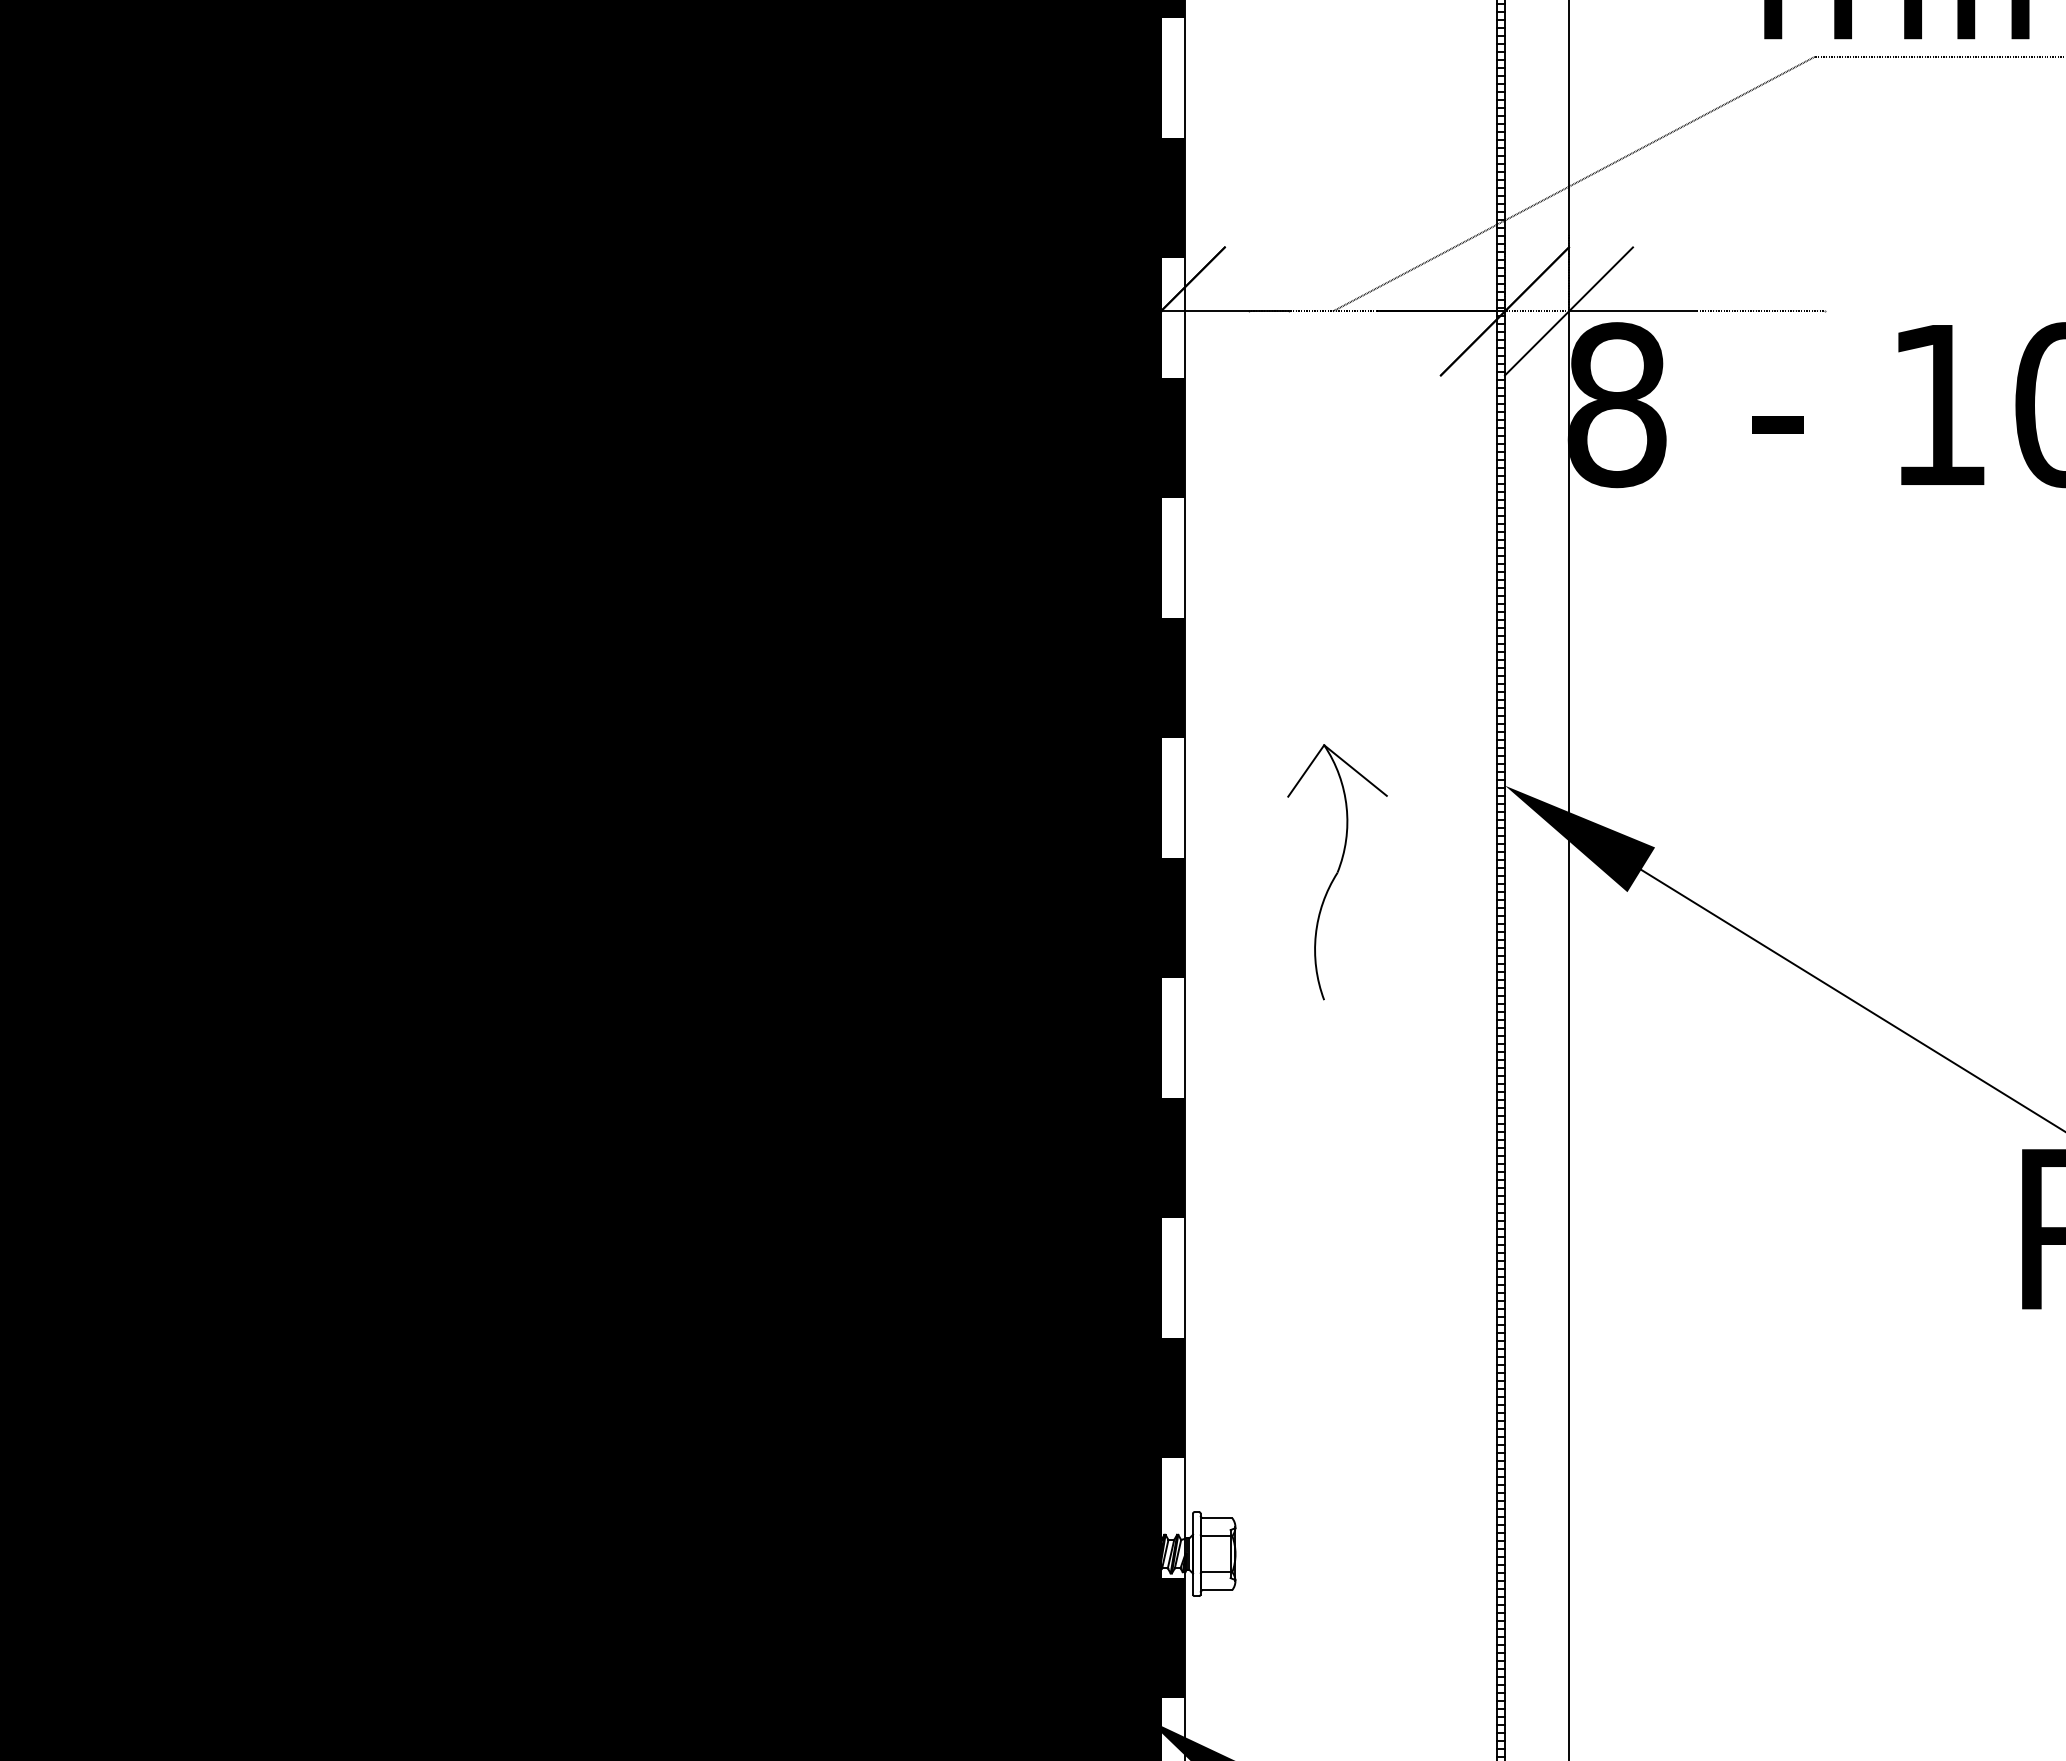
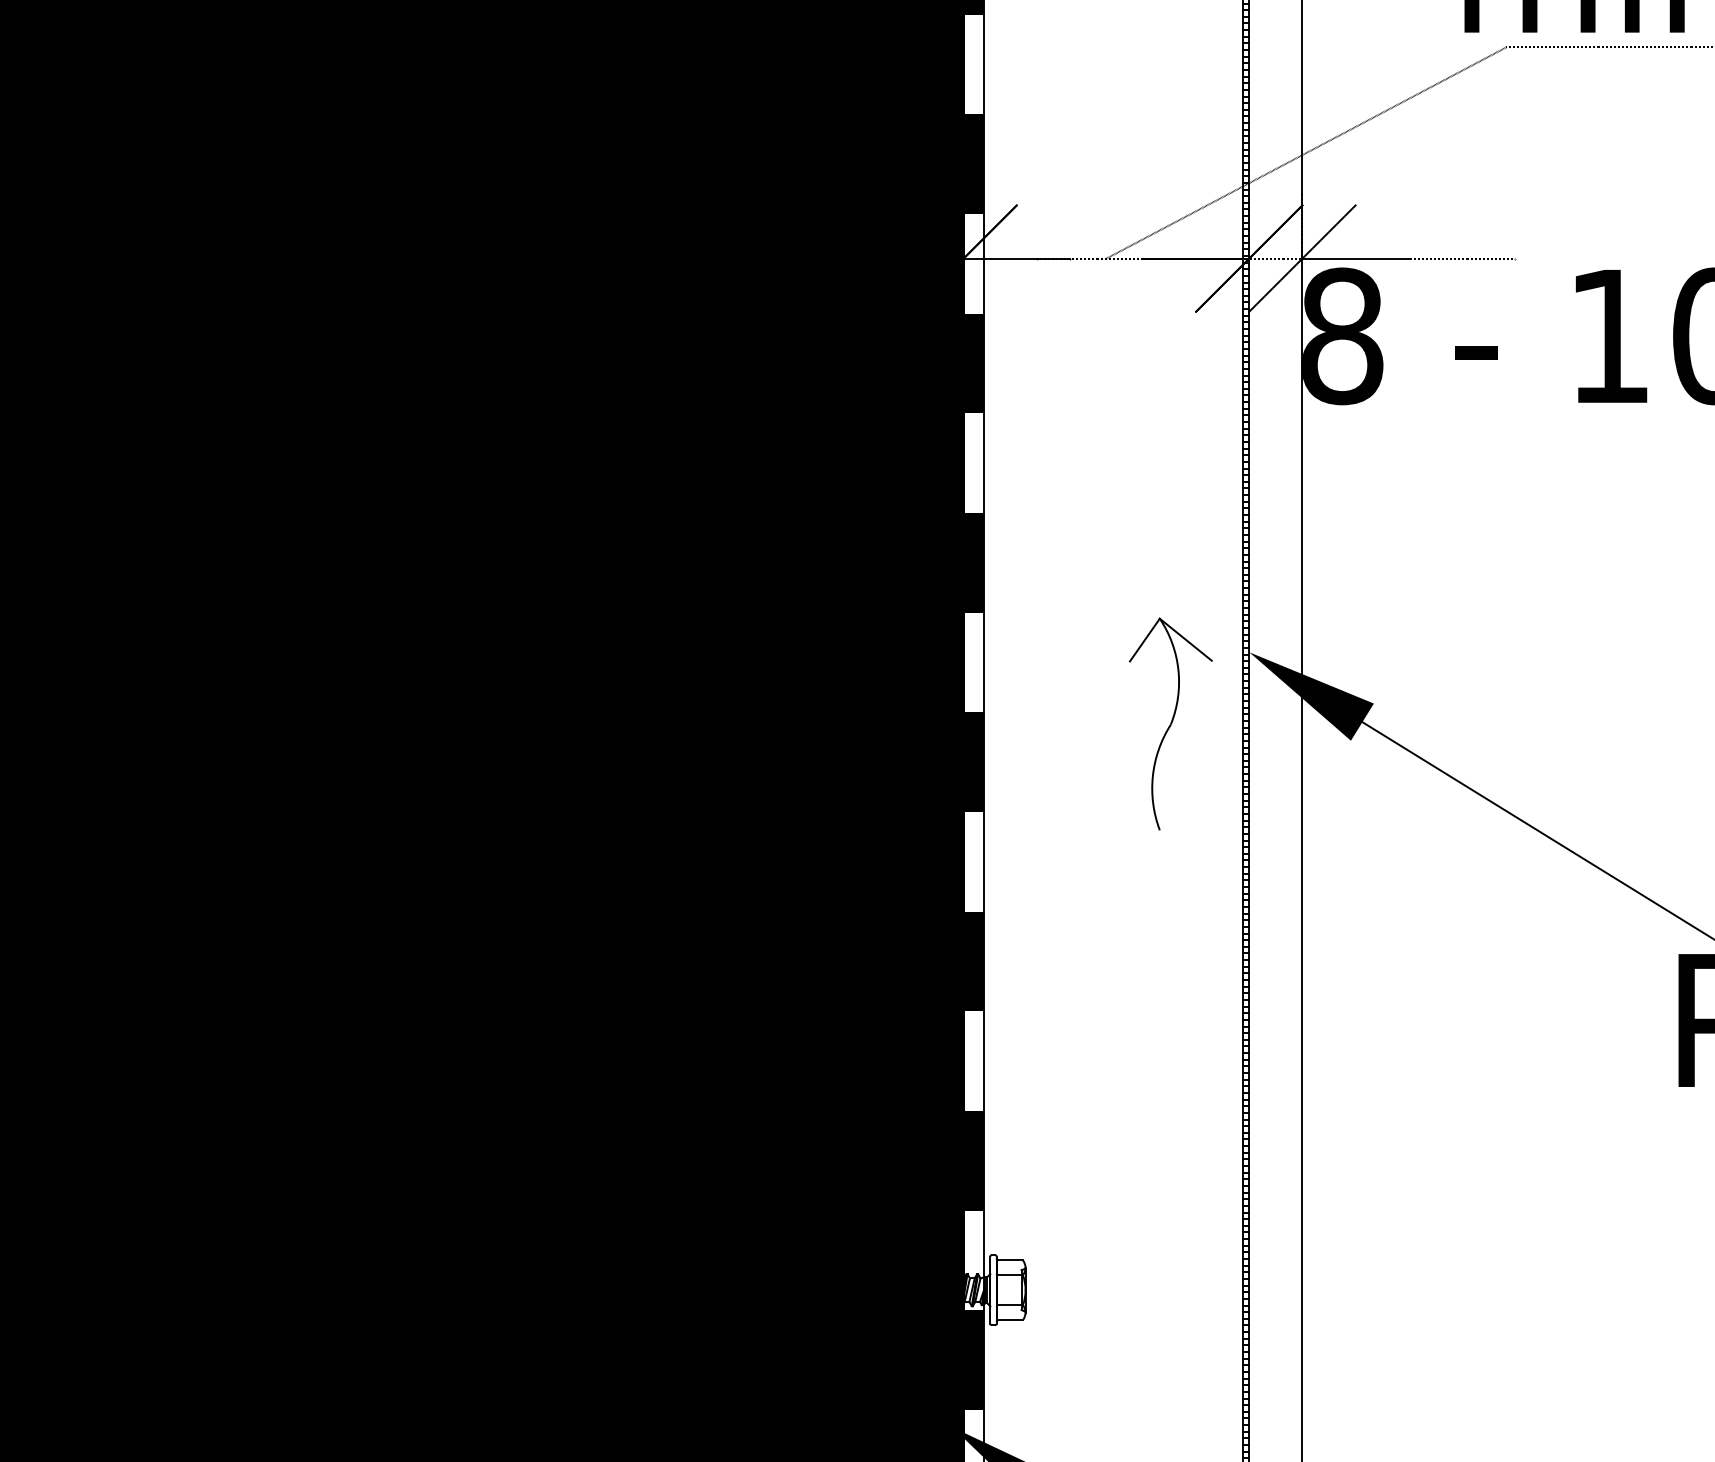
part: (1337, 872) -> (1170, 724), moved

